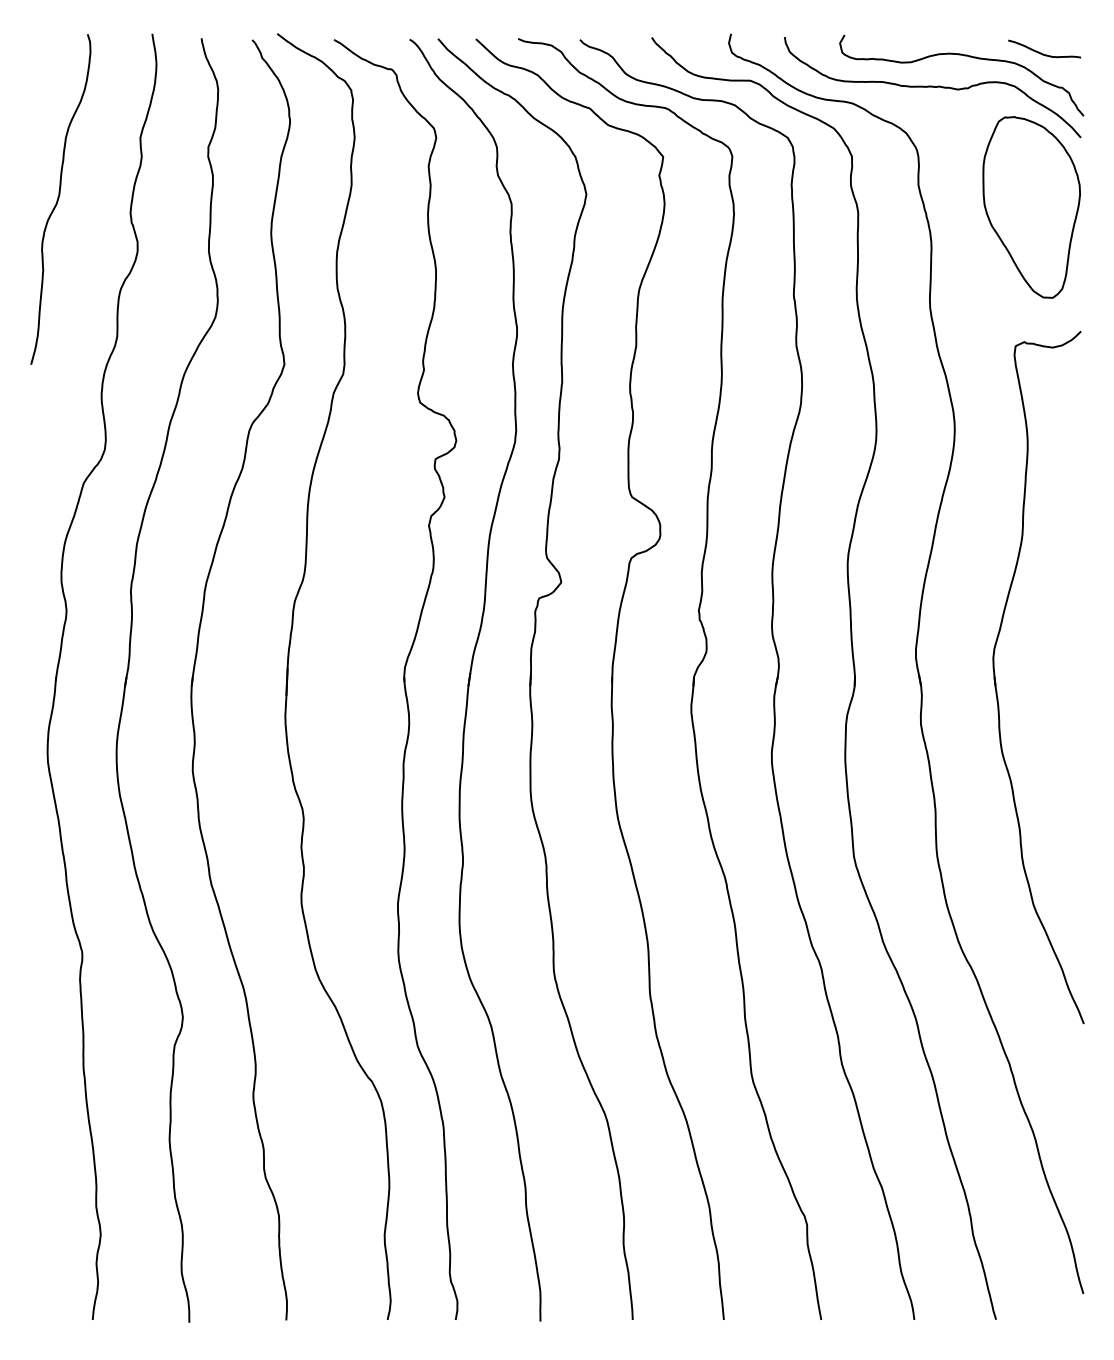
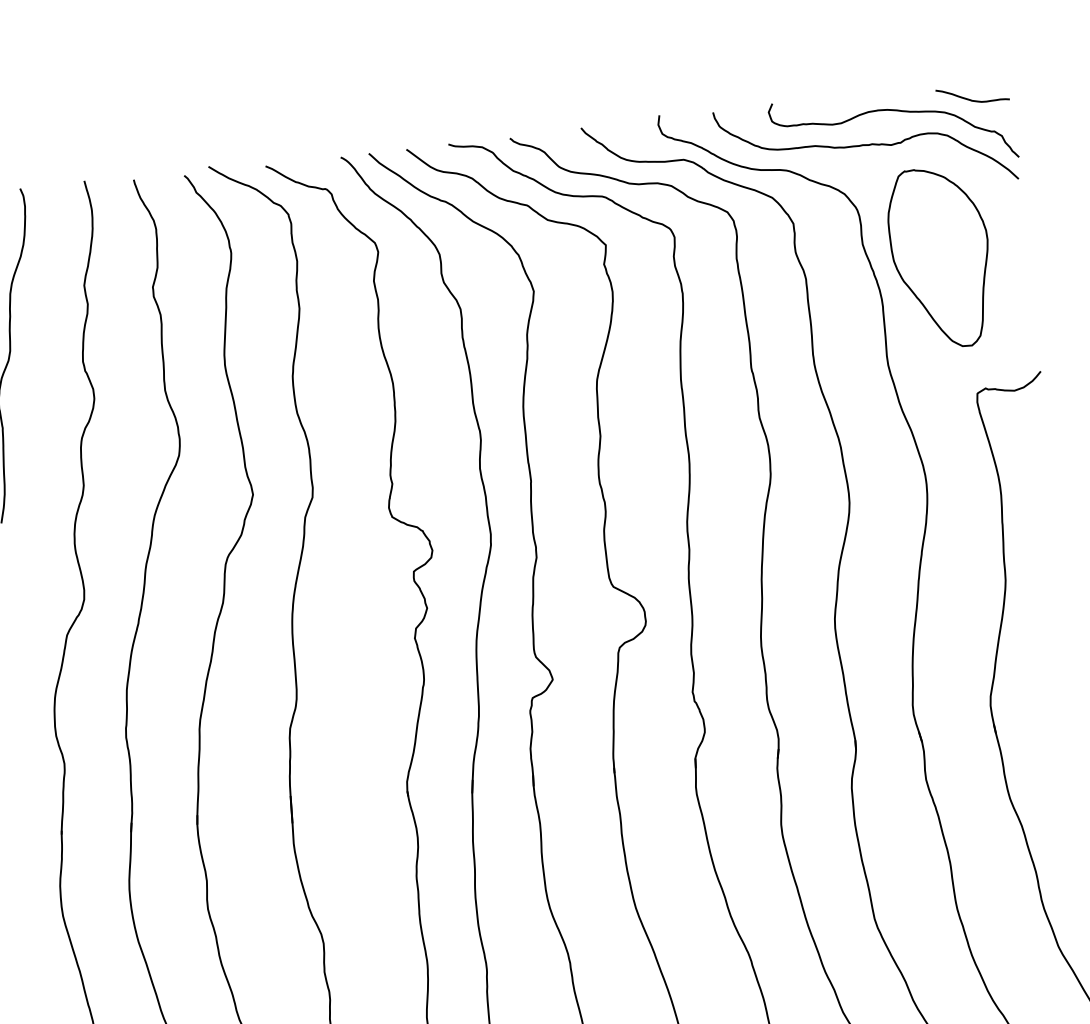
part: (1031, 207) -> (940, 258), moved

